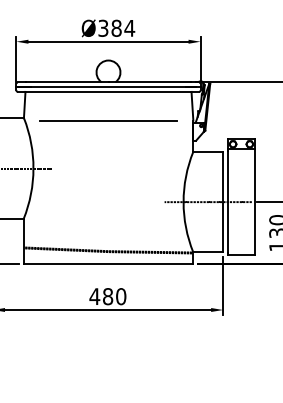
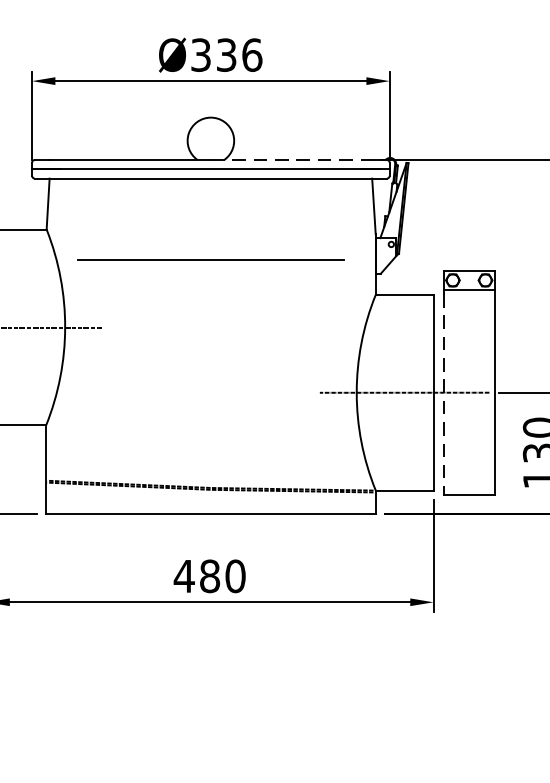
text: (123, 27) -> (240, 53), Ø384 -> Ø336
line: (150, 82) -> (292, 160), solid -> dashed
line: (108, 120) -> (210, 259), moved
line: (228, 202) -> (444, 393), solid -> dashed

